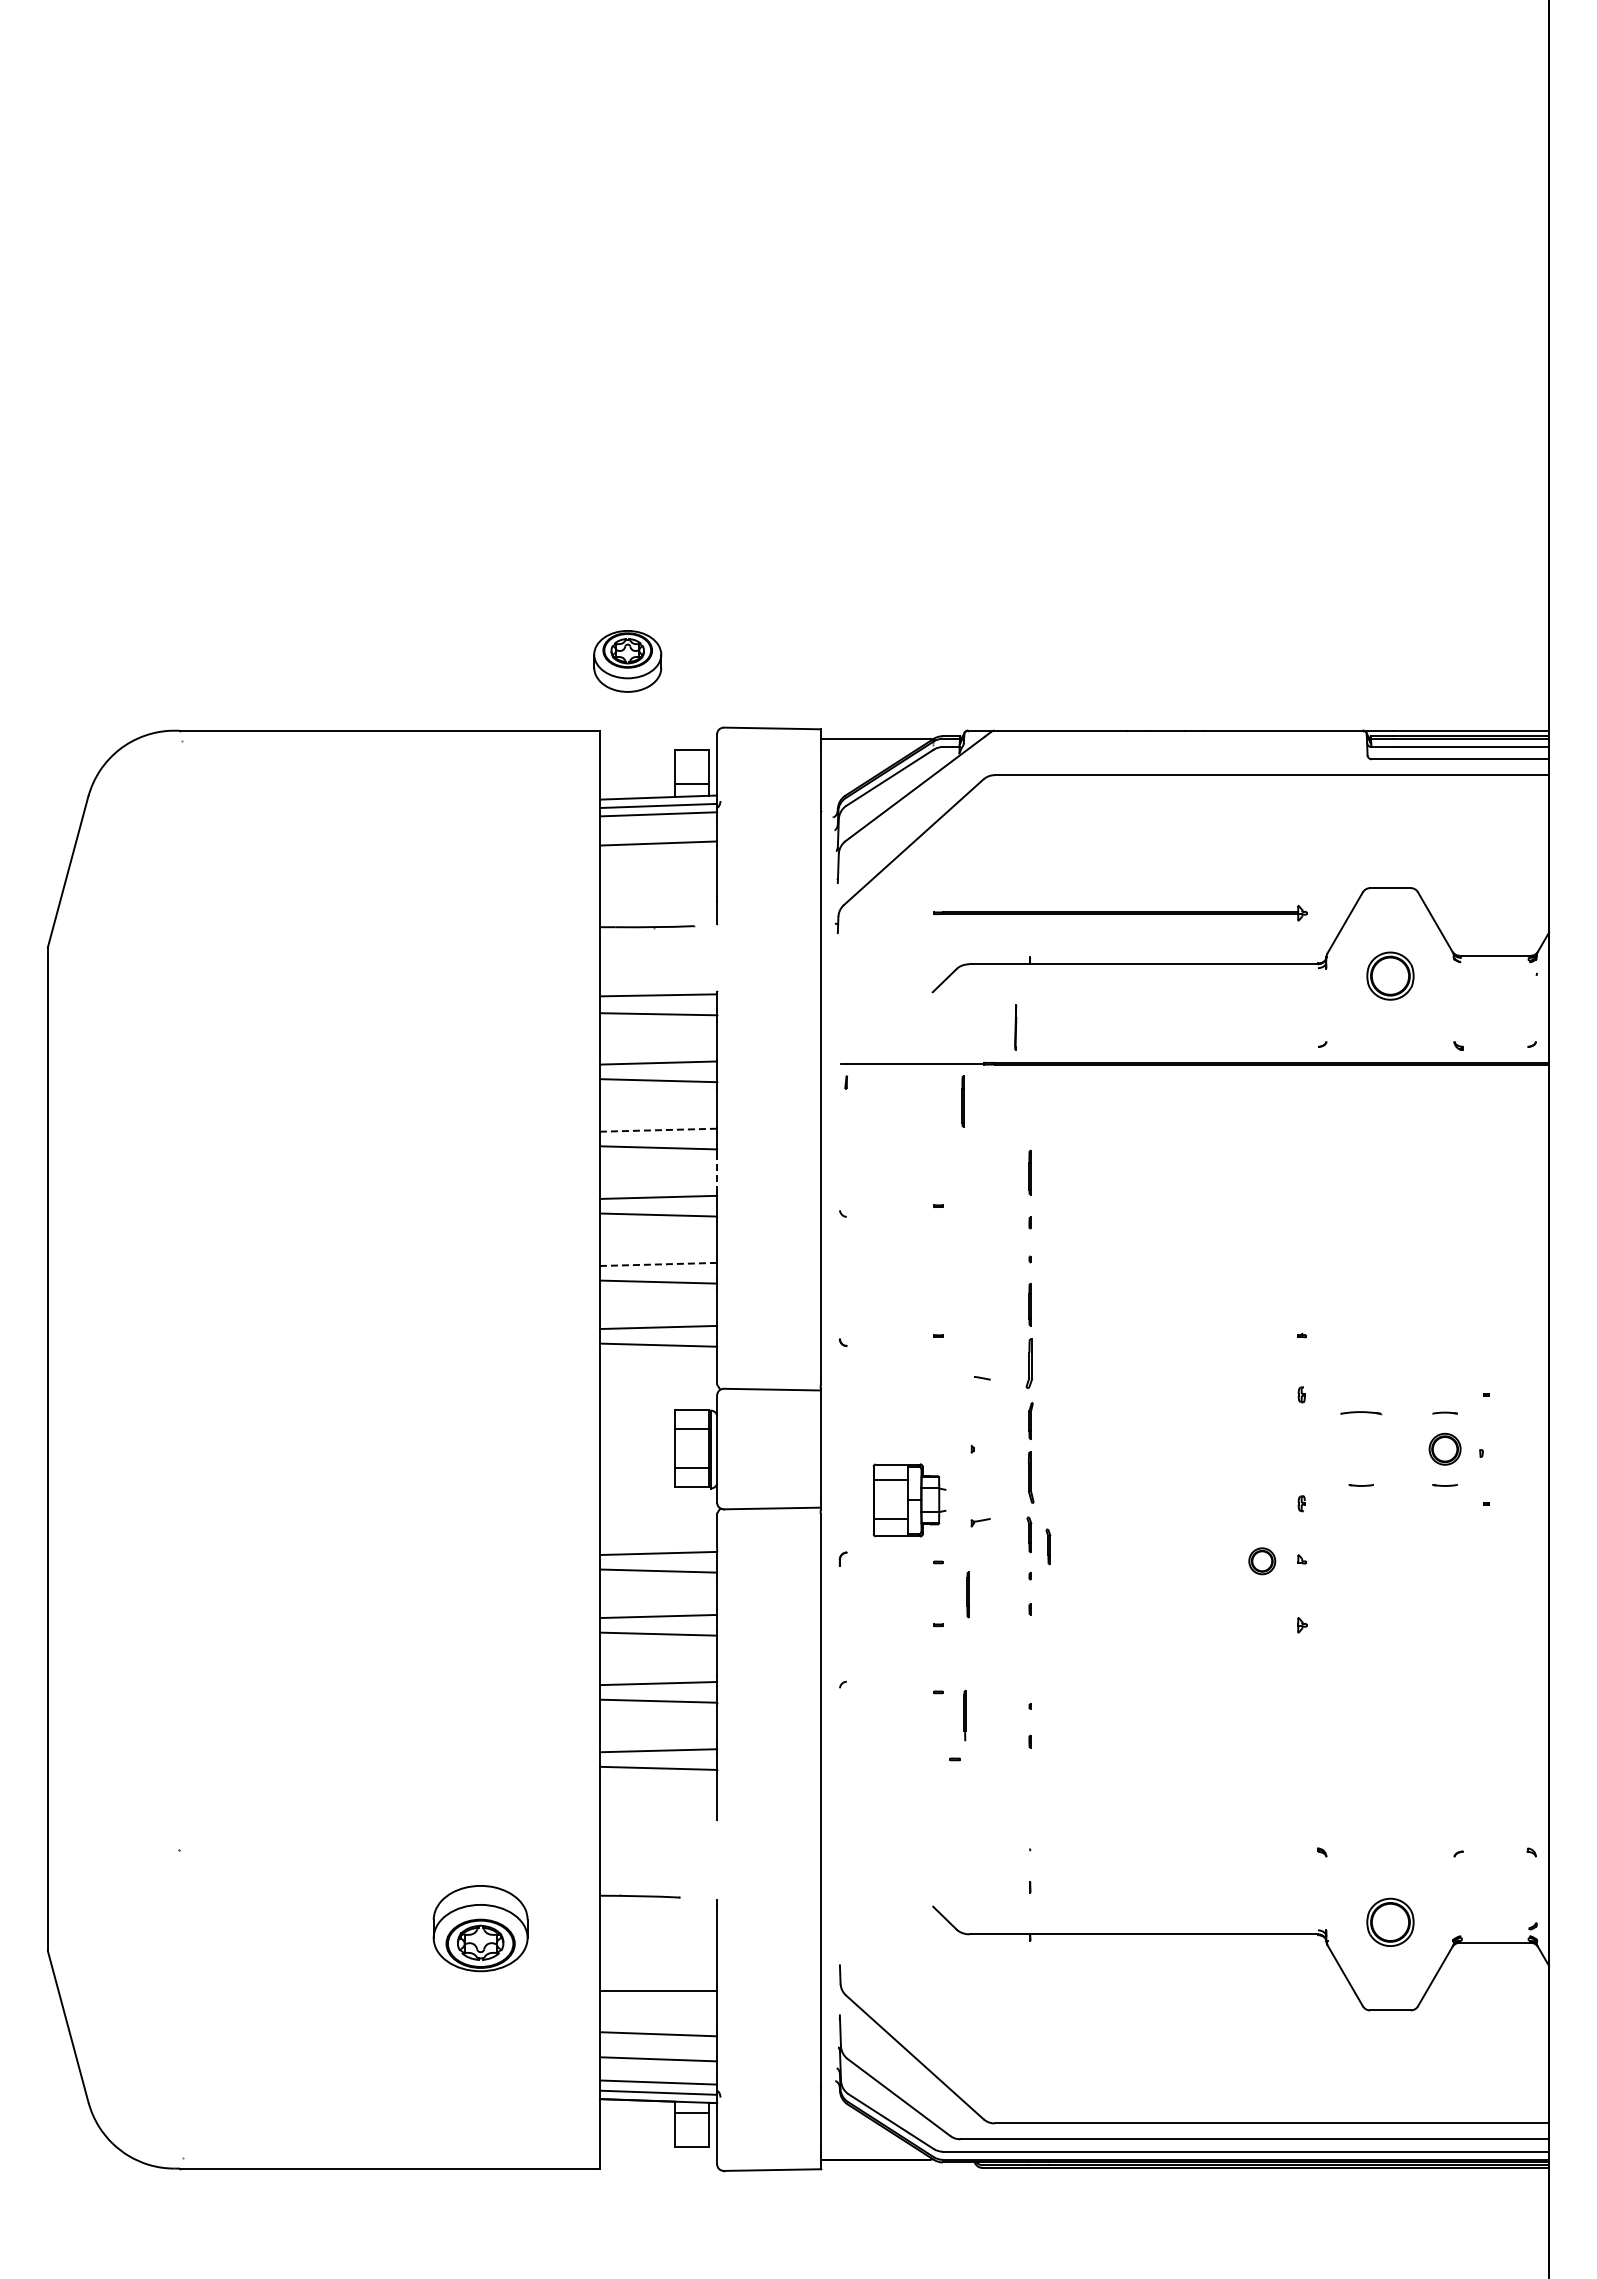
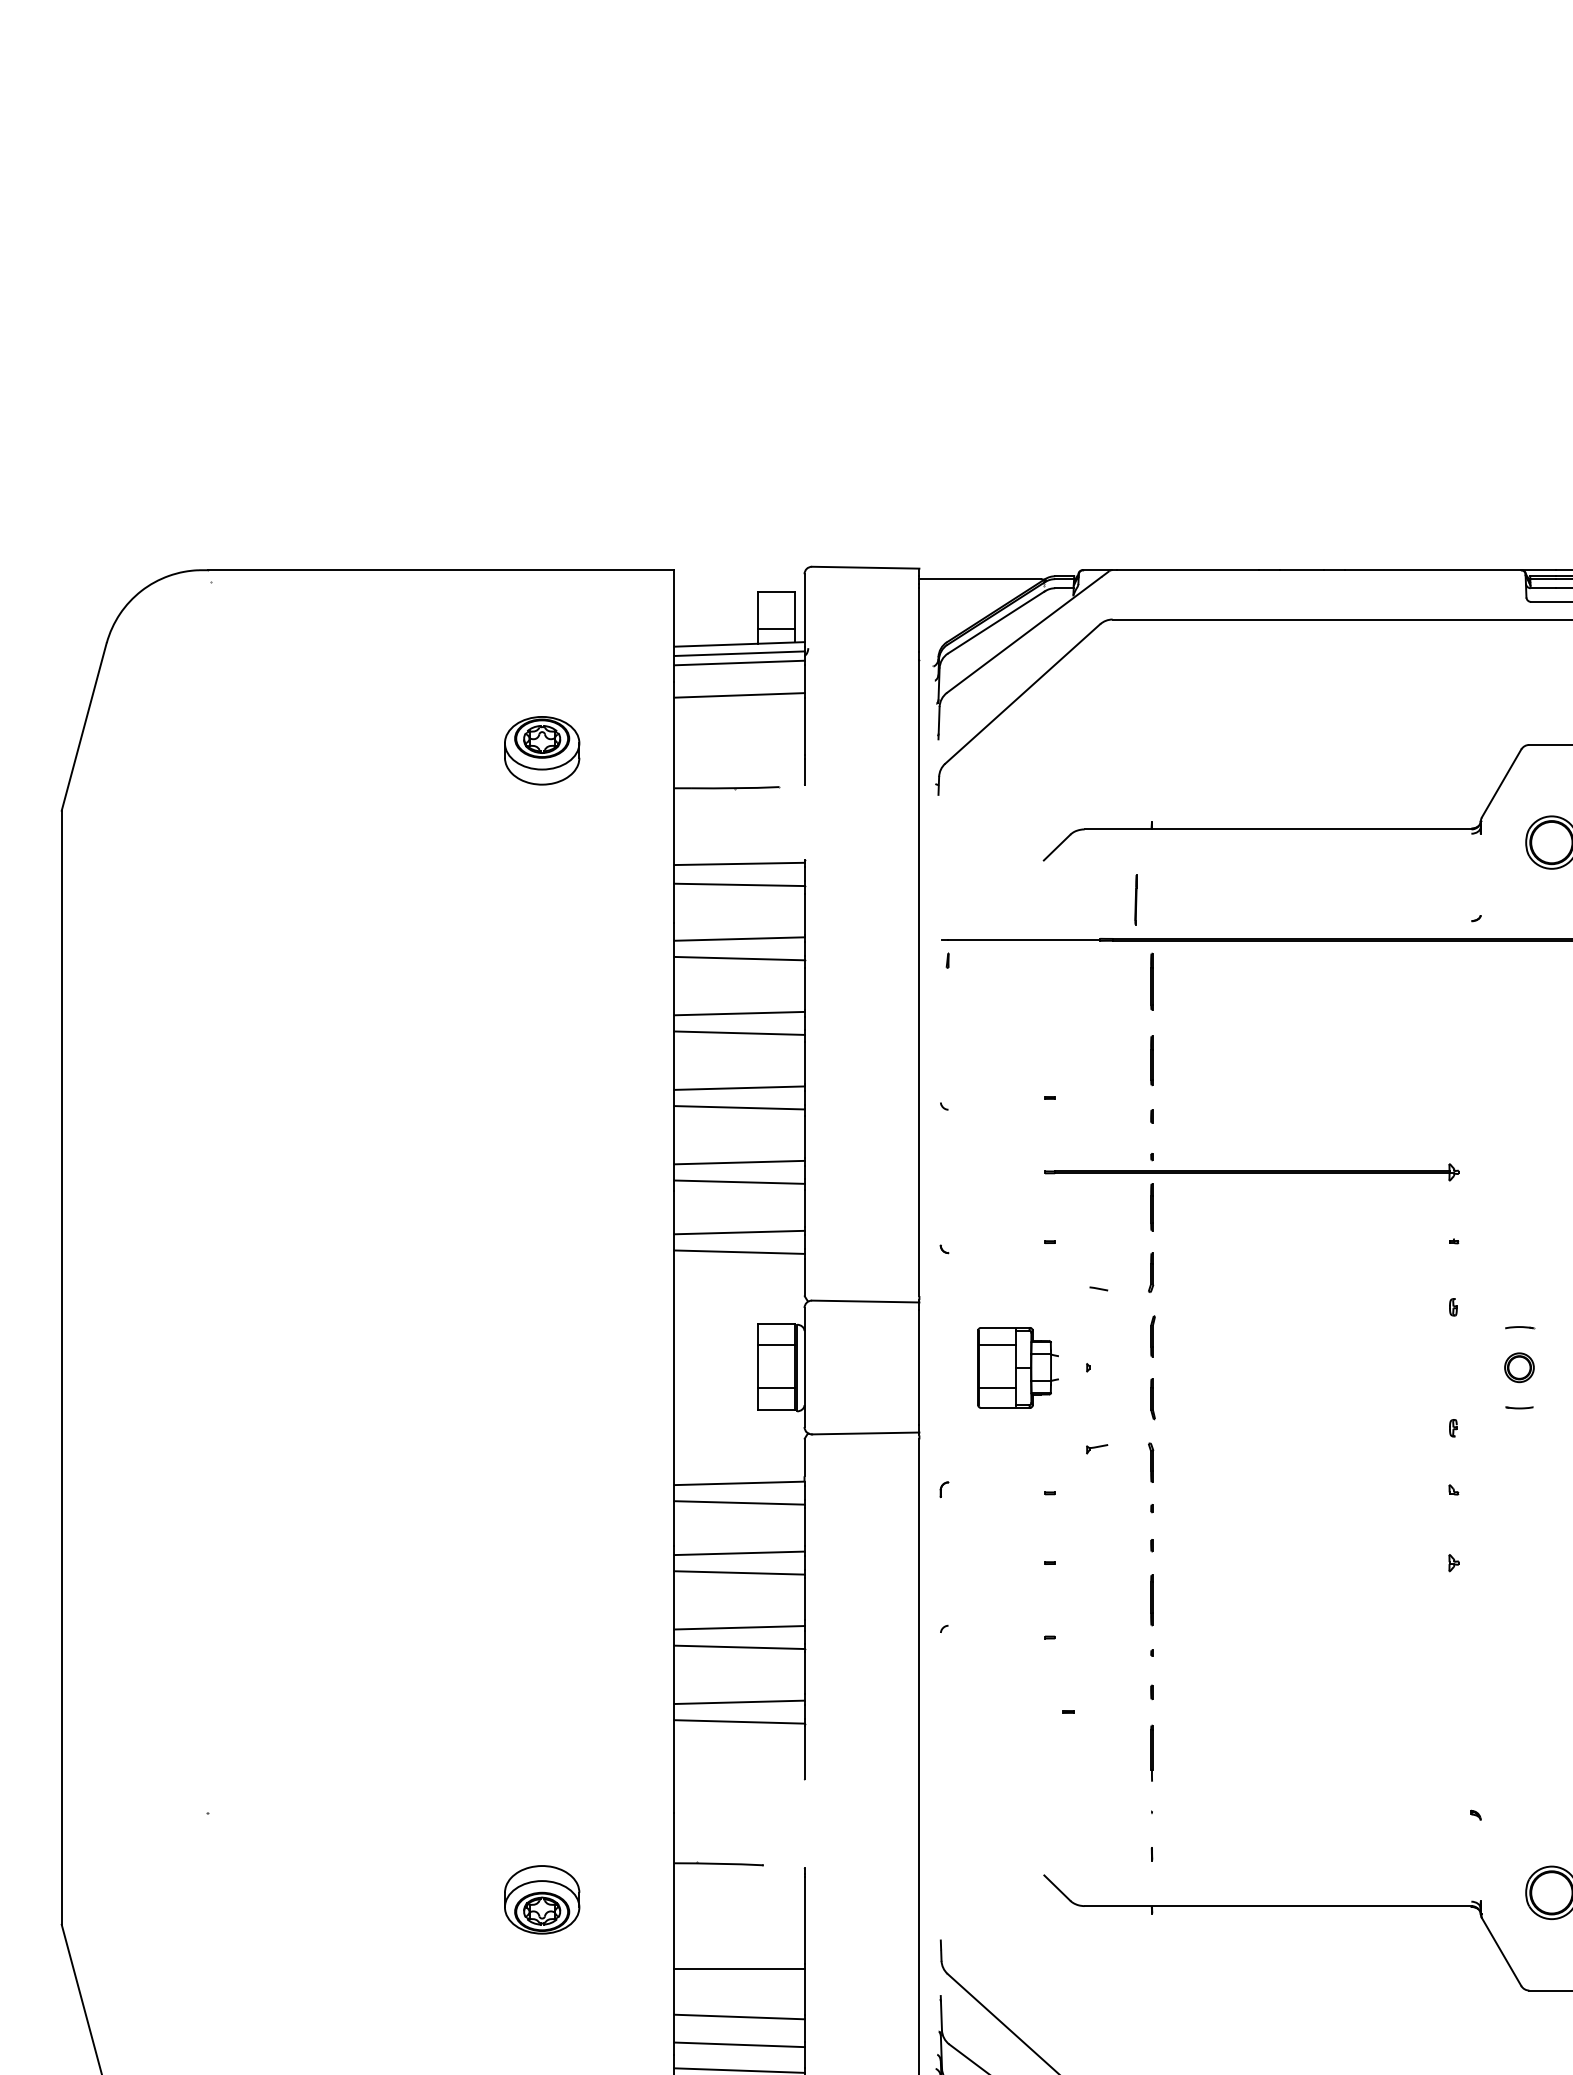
part: (627, 661) -> (541, 750), moved
part: (1120, 913) -> (1252, 1172), moved
line: (962, 1101) -> (1151, 981), moved
line: (658, 1130) -> (739, 1013), dashed -> solid
line: (717, 1174) -> (804, 1062), dashed -> solid
line: (658, 1264) -> (739, 1162), dashed -> solid
part: (1029, 1363) -> (1151, 1272), size x0.71
part: (1361, 1413) -> (1519, 1328), size x0.62
part: (1030, 1477) -> (1152, 1399), size x0.71
part: (909, 1500) -> (1018, 1367), moved
part: (1048, 1546) -> (1172, 1475), removed
part: (1262, 1561) -> (1519, 1367), moved
line: (967, 1594) -> (1151, 1599), moved
line: (964, 1715) -> (1151, 1753), moved
part: (480, 1928) -> (541, 1899), size x0.71

